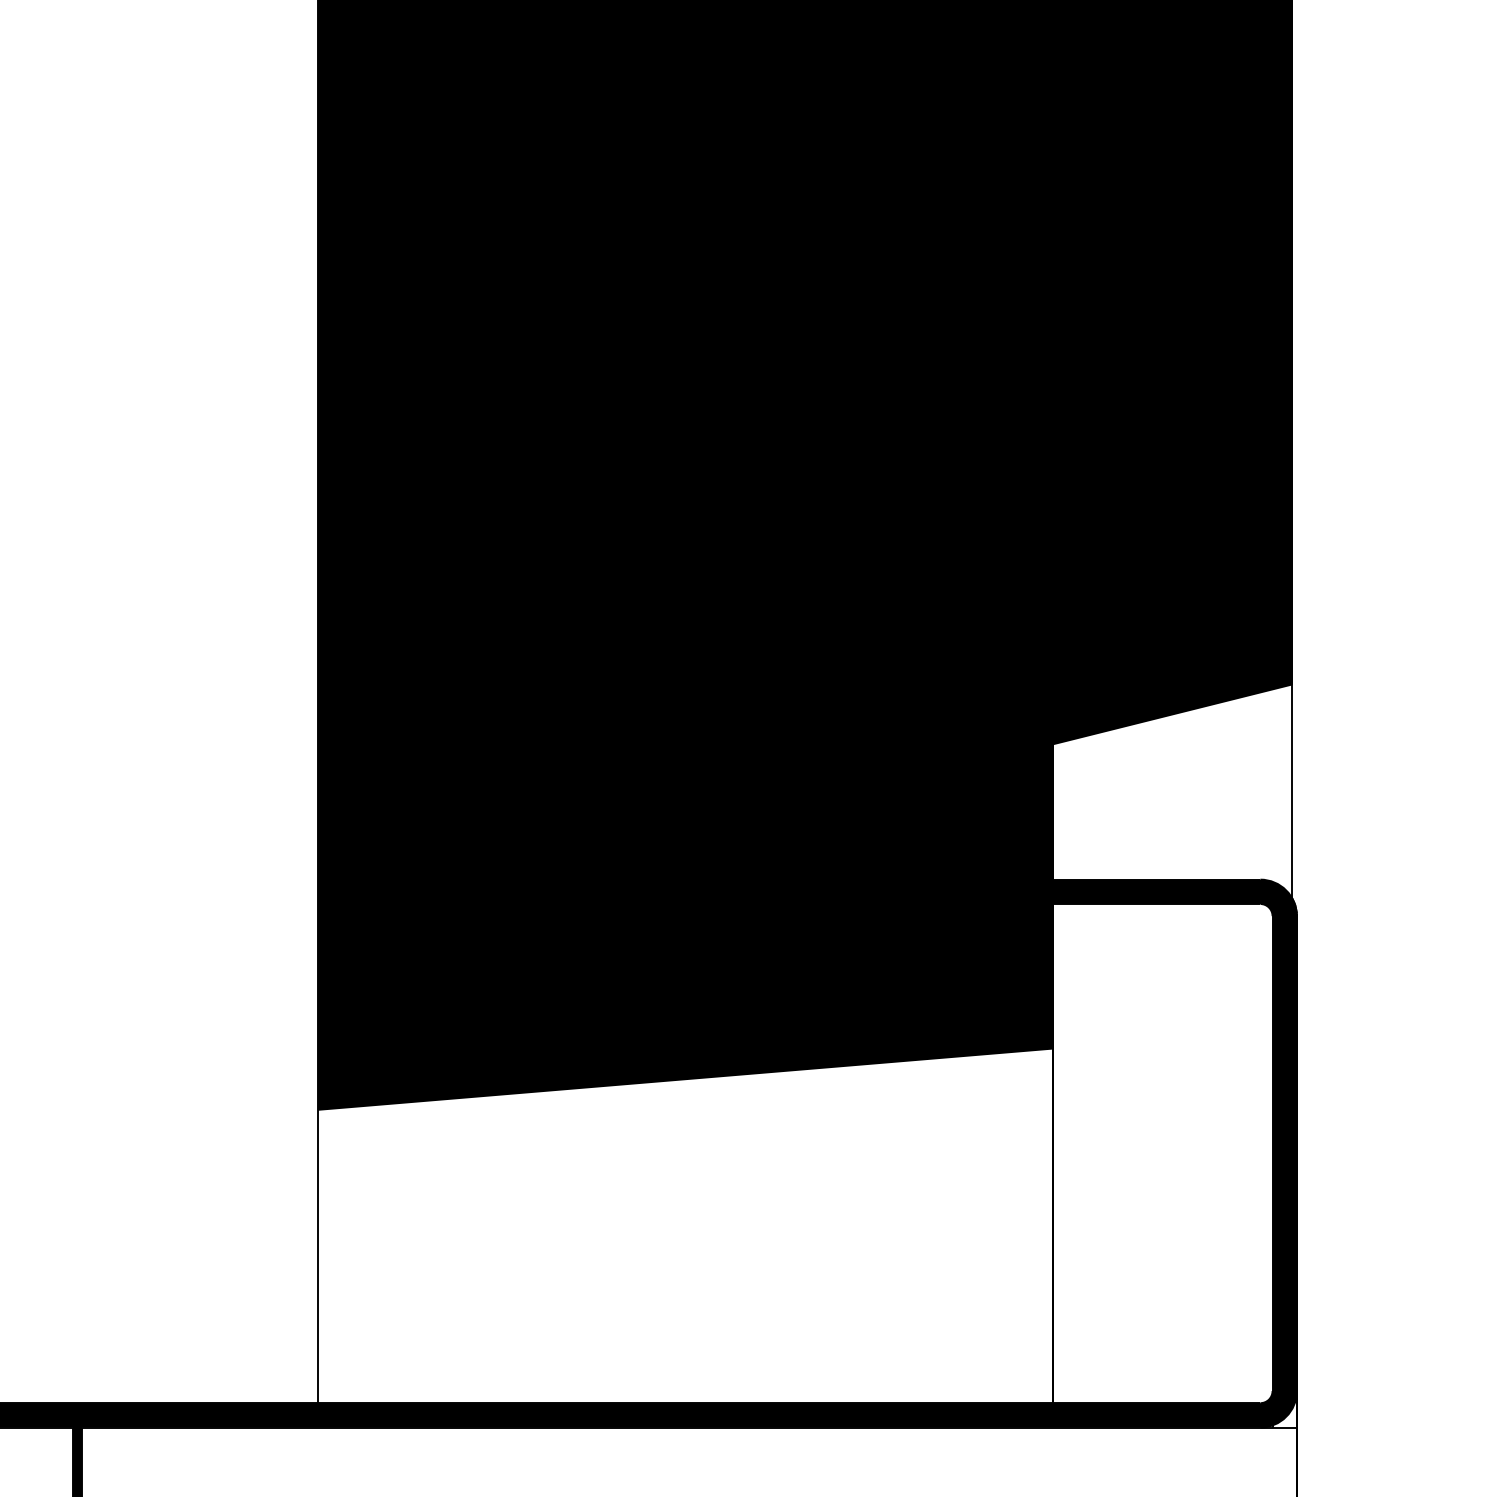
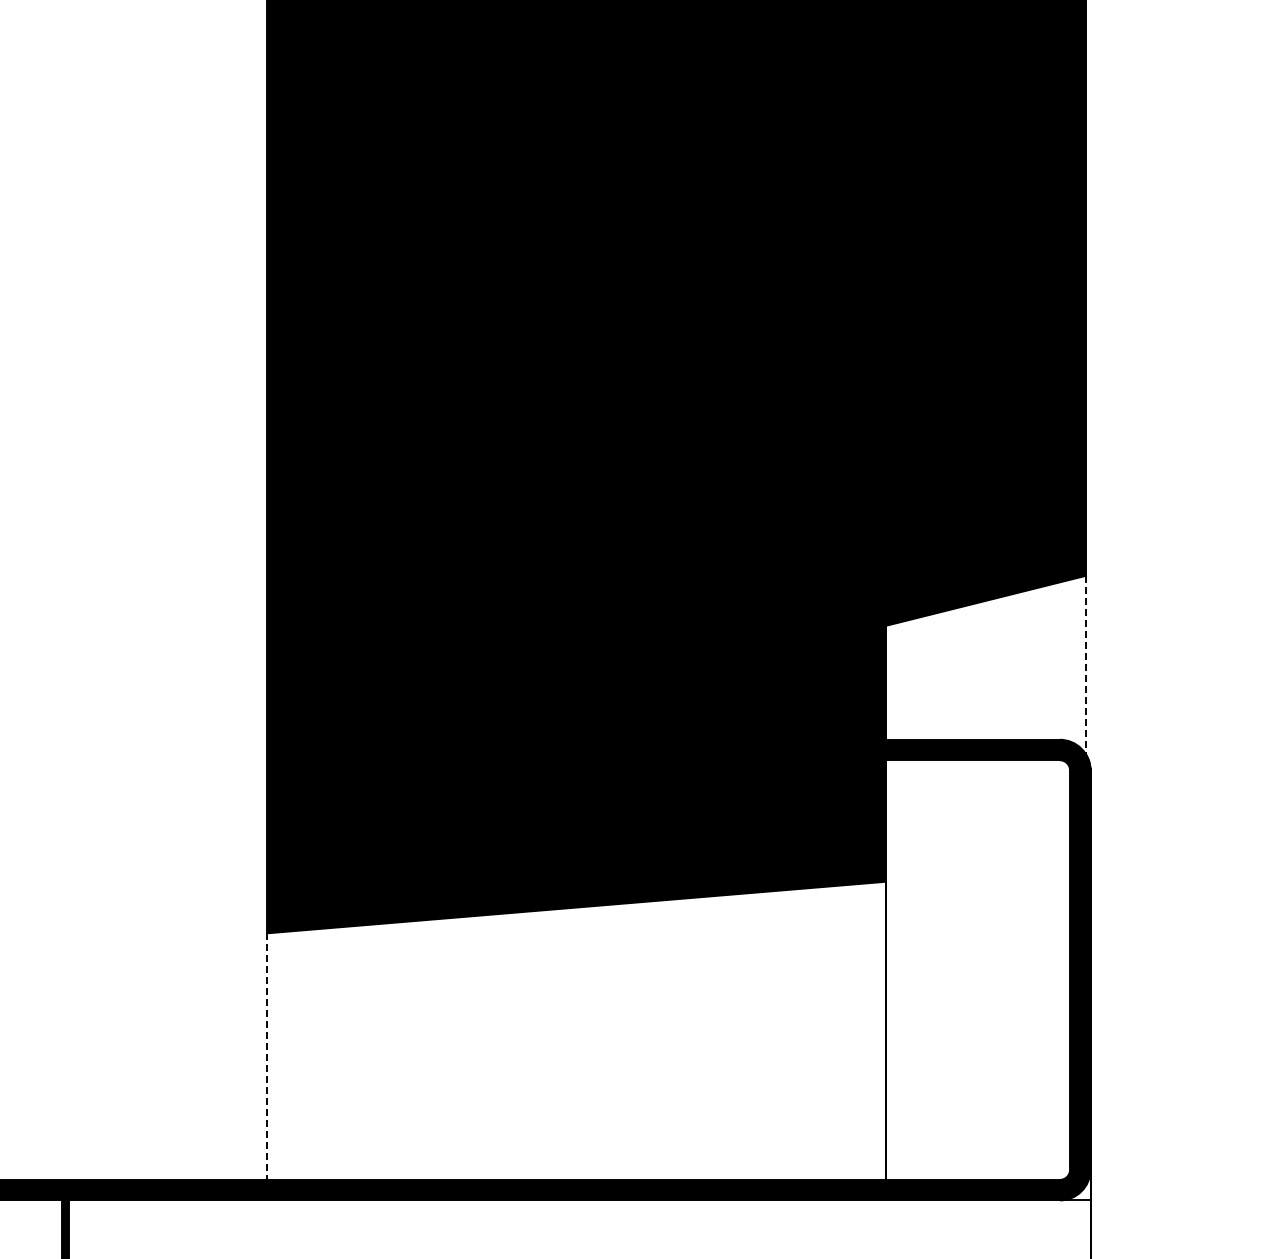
line: (1292, 794) -> (1086, 668), solid -> dashed
line: (317, 1257) -> (267, 1057), solid -> dashed

